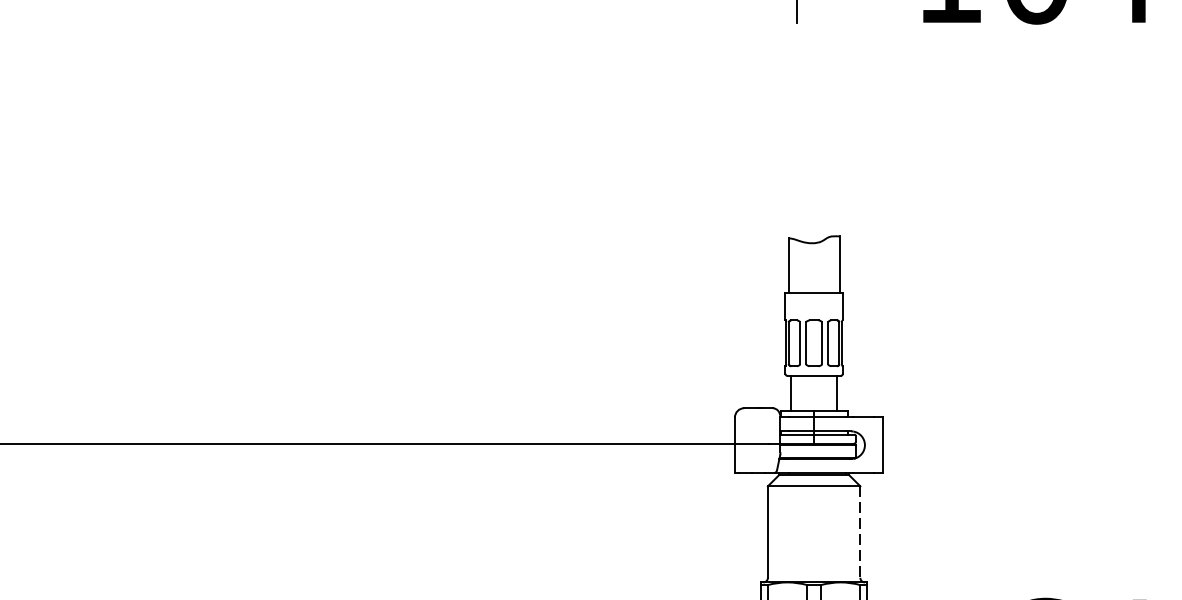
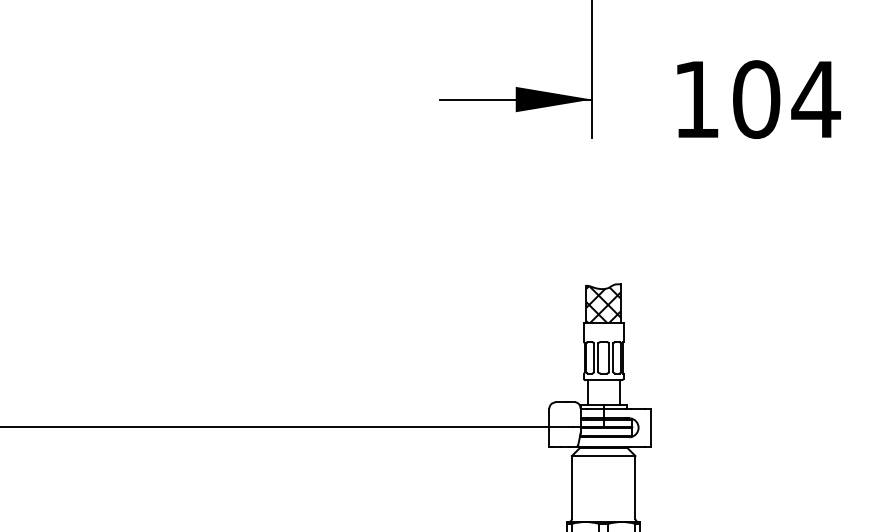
hatch: (813, 265) -> (603, 304), added
line: (860, 532) -> (635, 487), dashed -> solid

